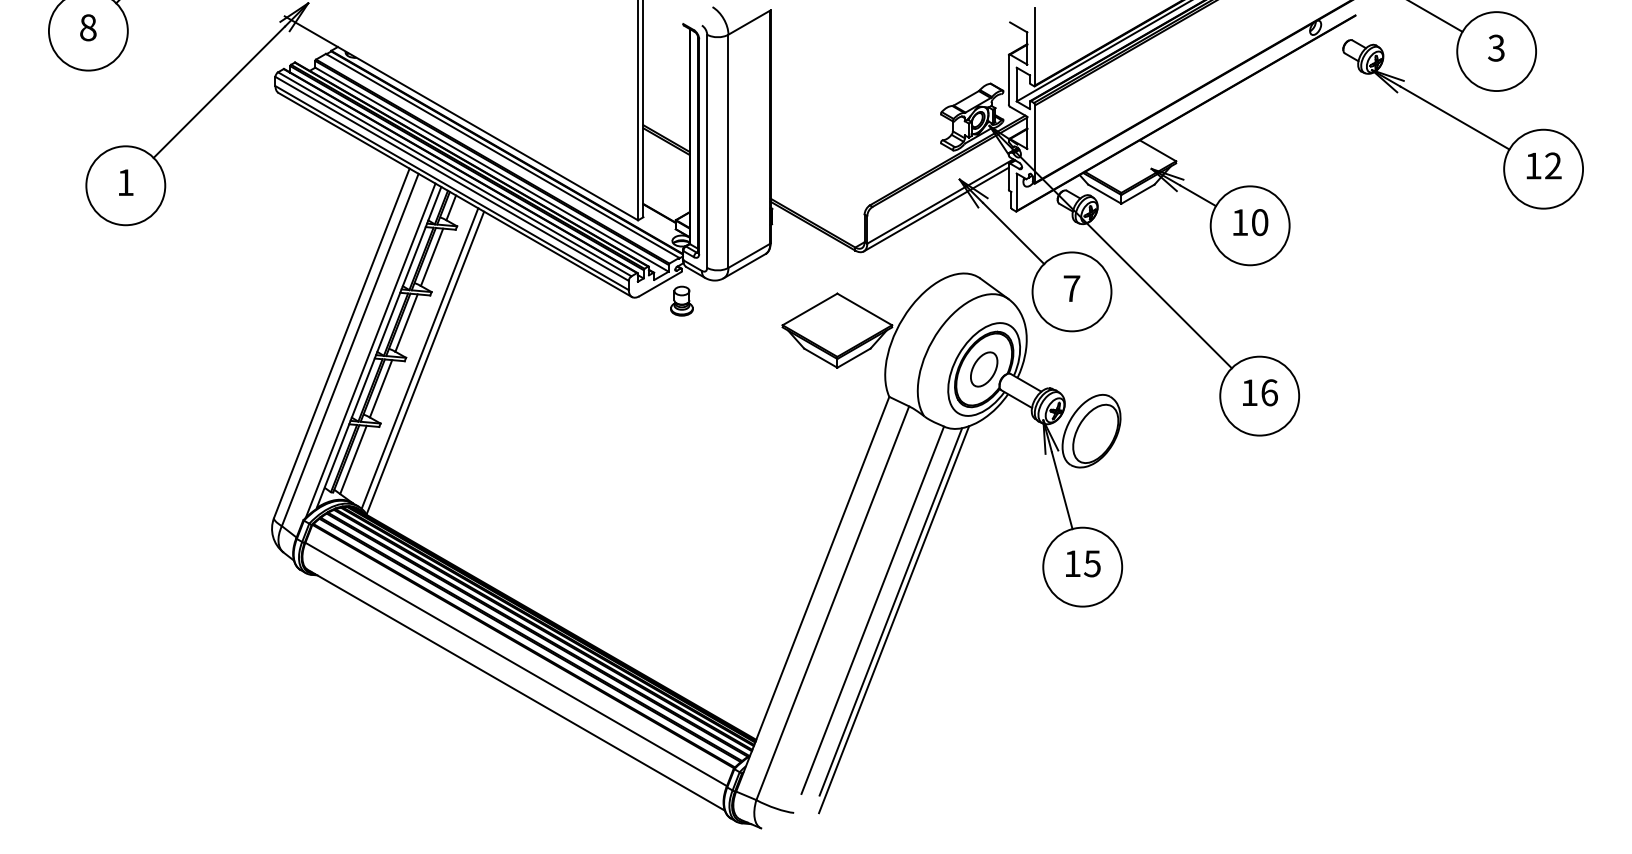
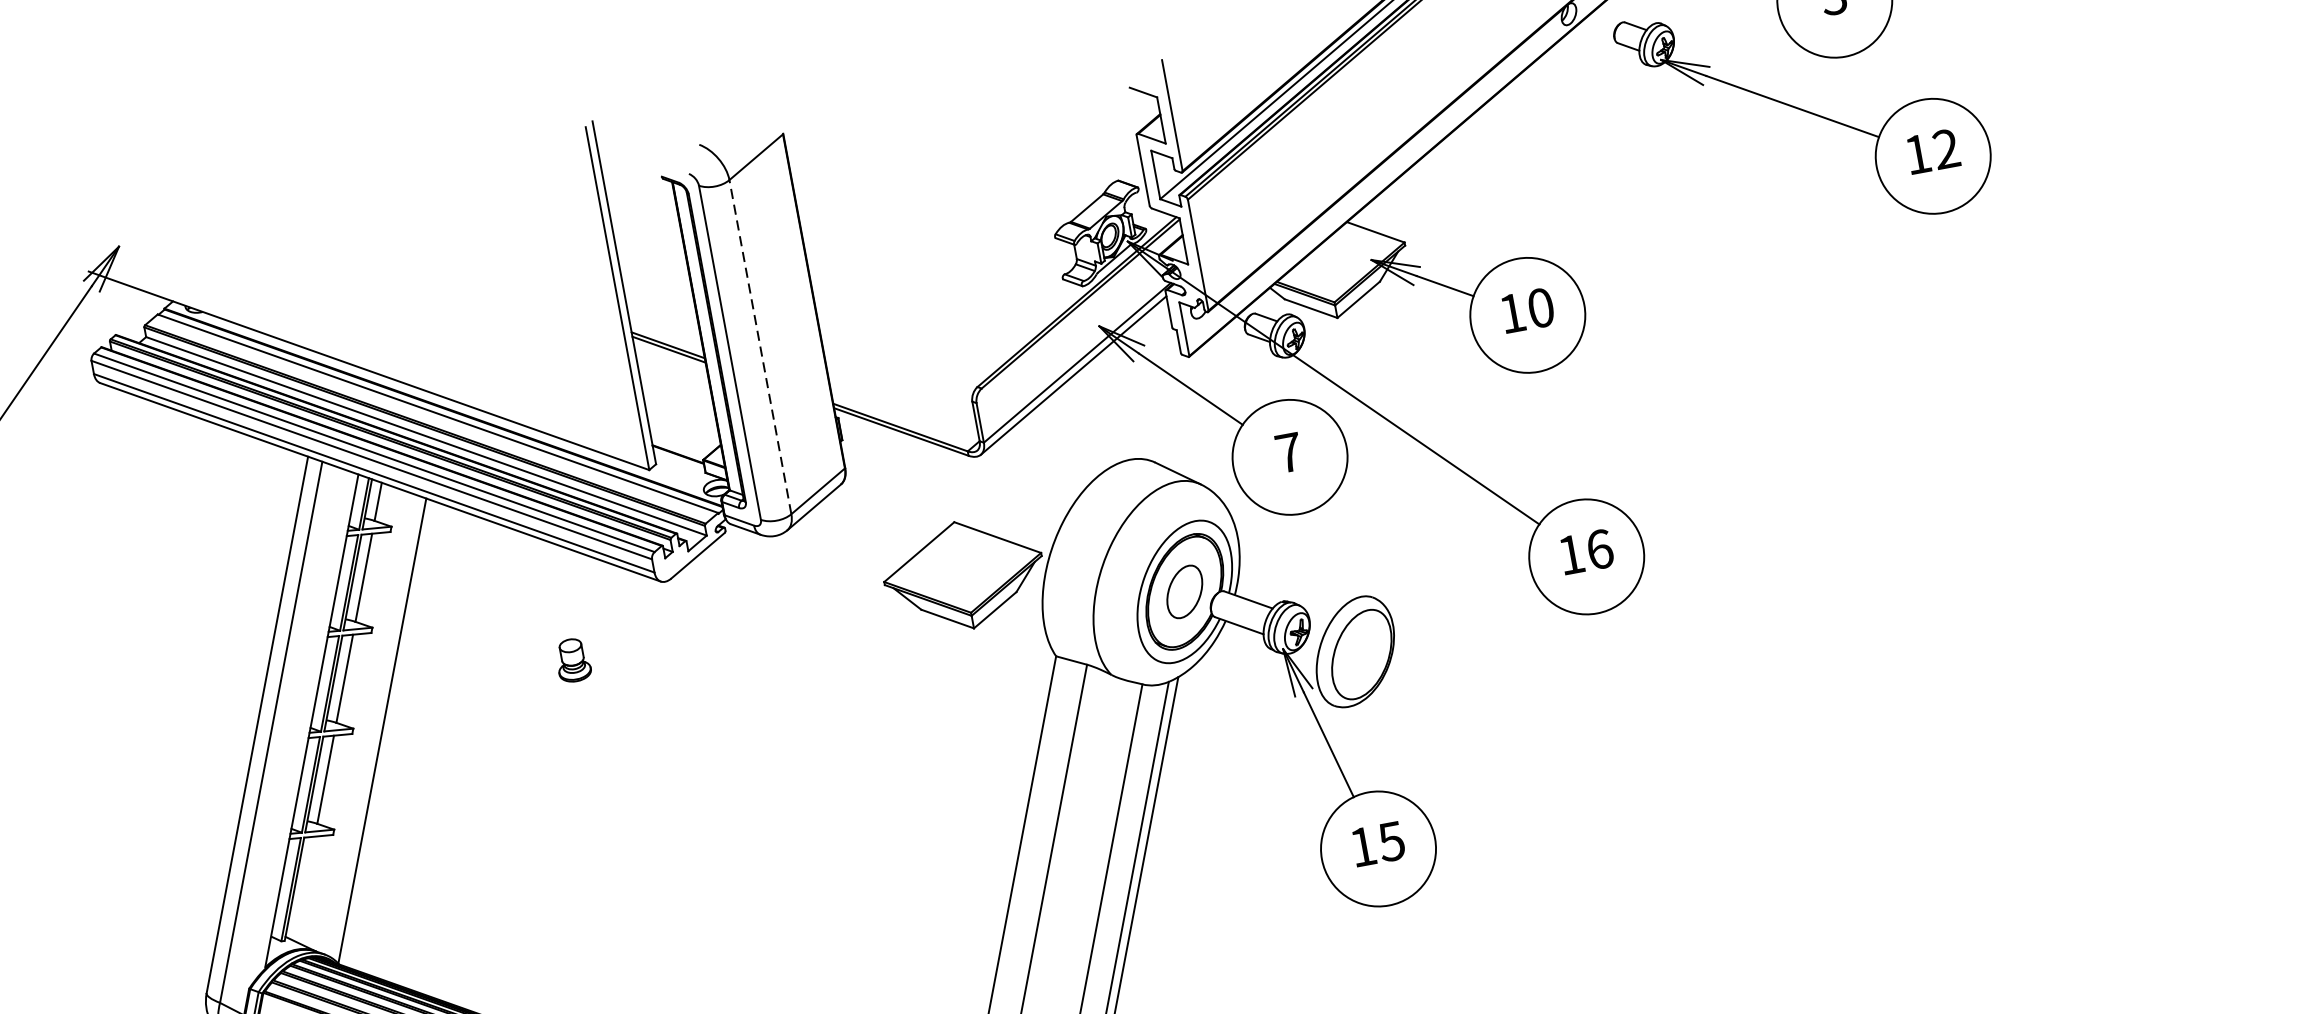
line: (728, 151) -> (760, 347), solid -> dashed
part: (681, 300) -> (572, 659), moved
line: (370, 350) -> (300, 727), removed
line: (419, 358) -> (372, 726), removed
line: (353, 459) -> (304, 888), removed

